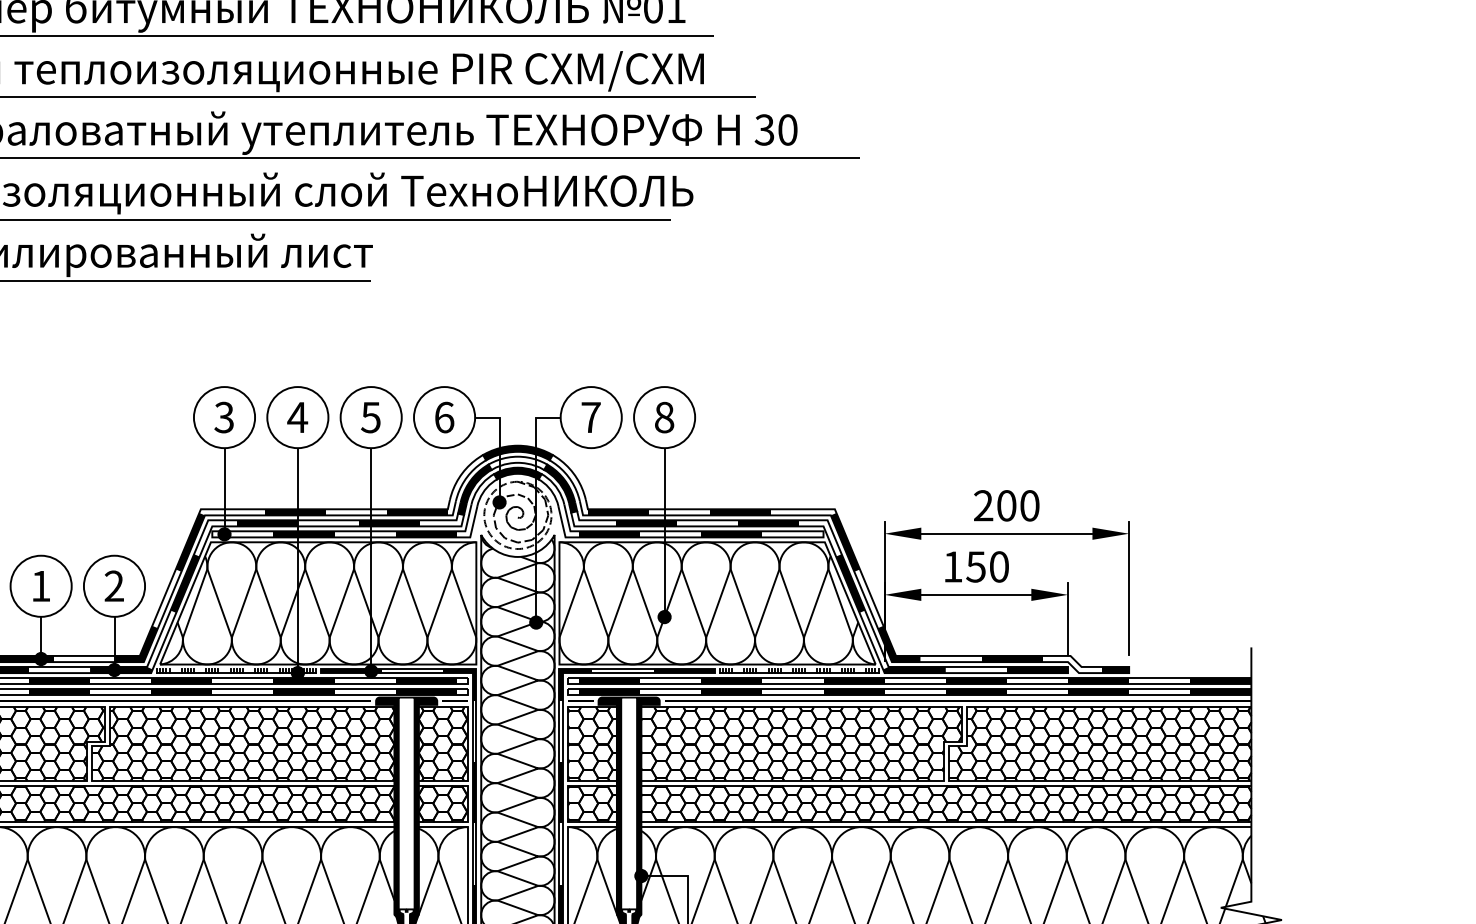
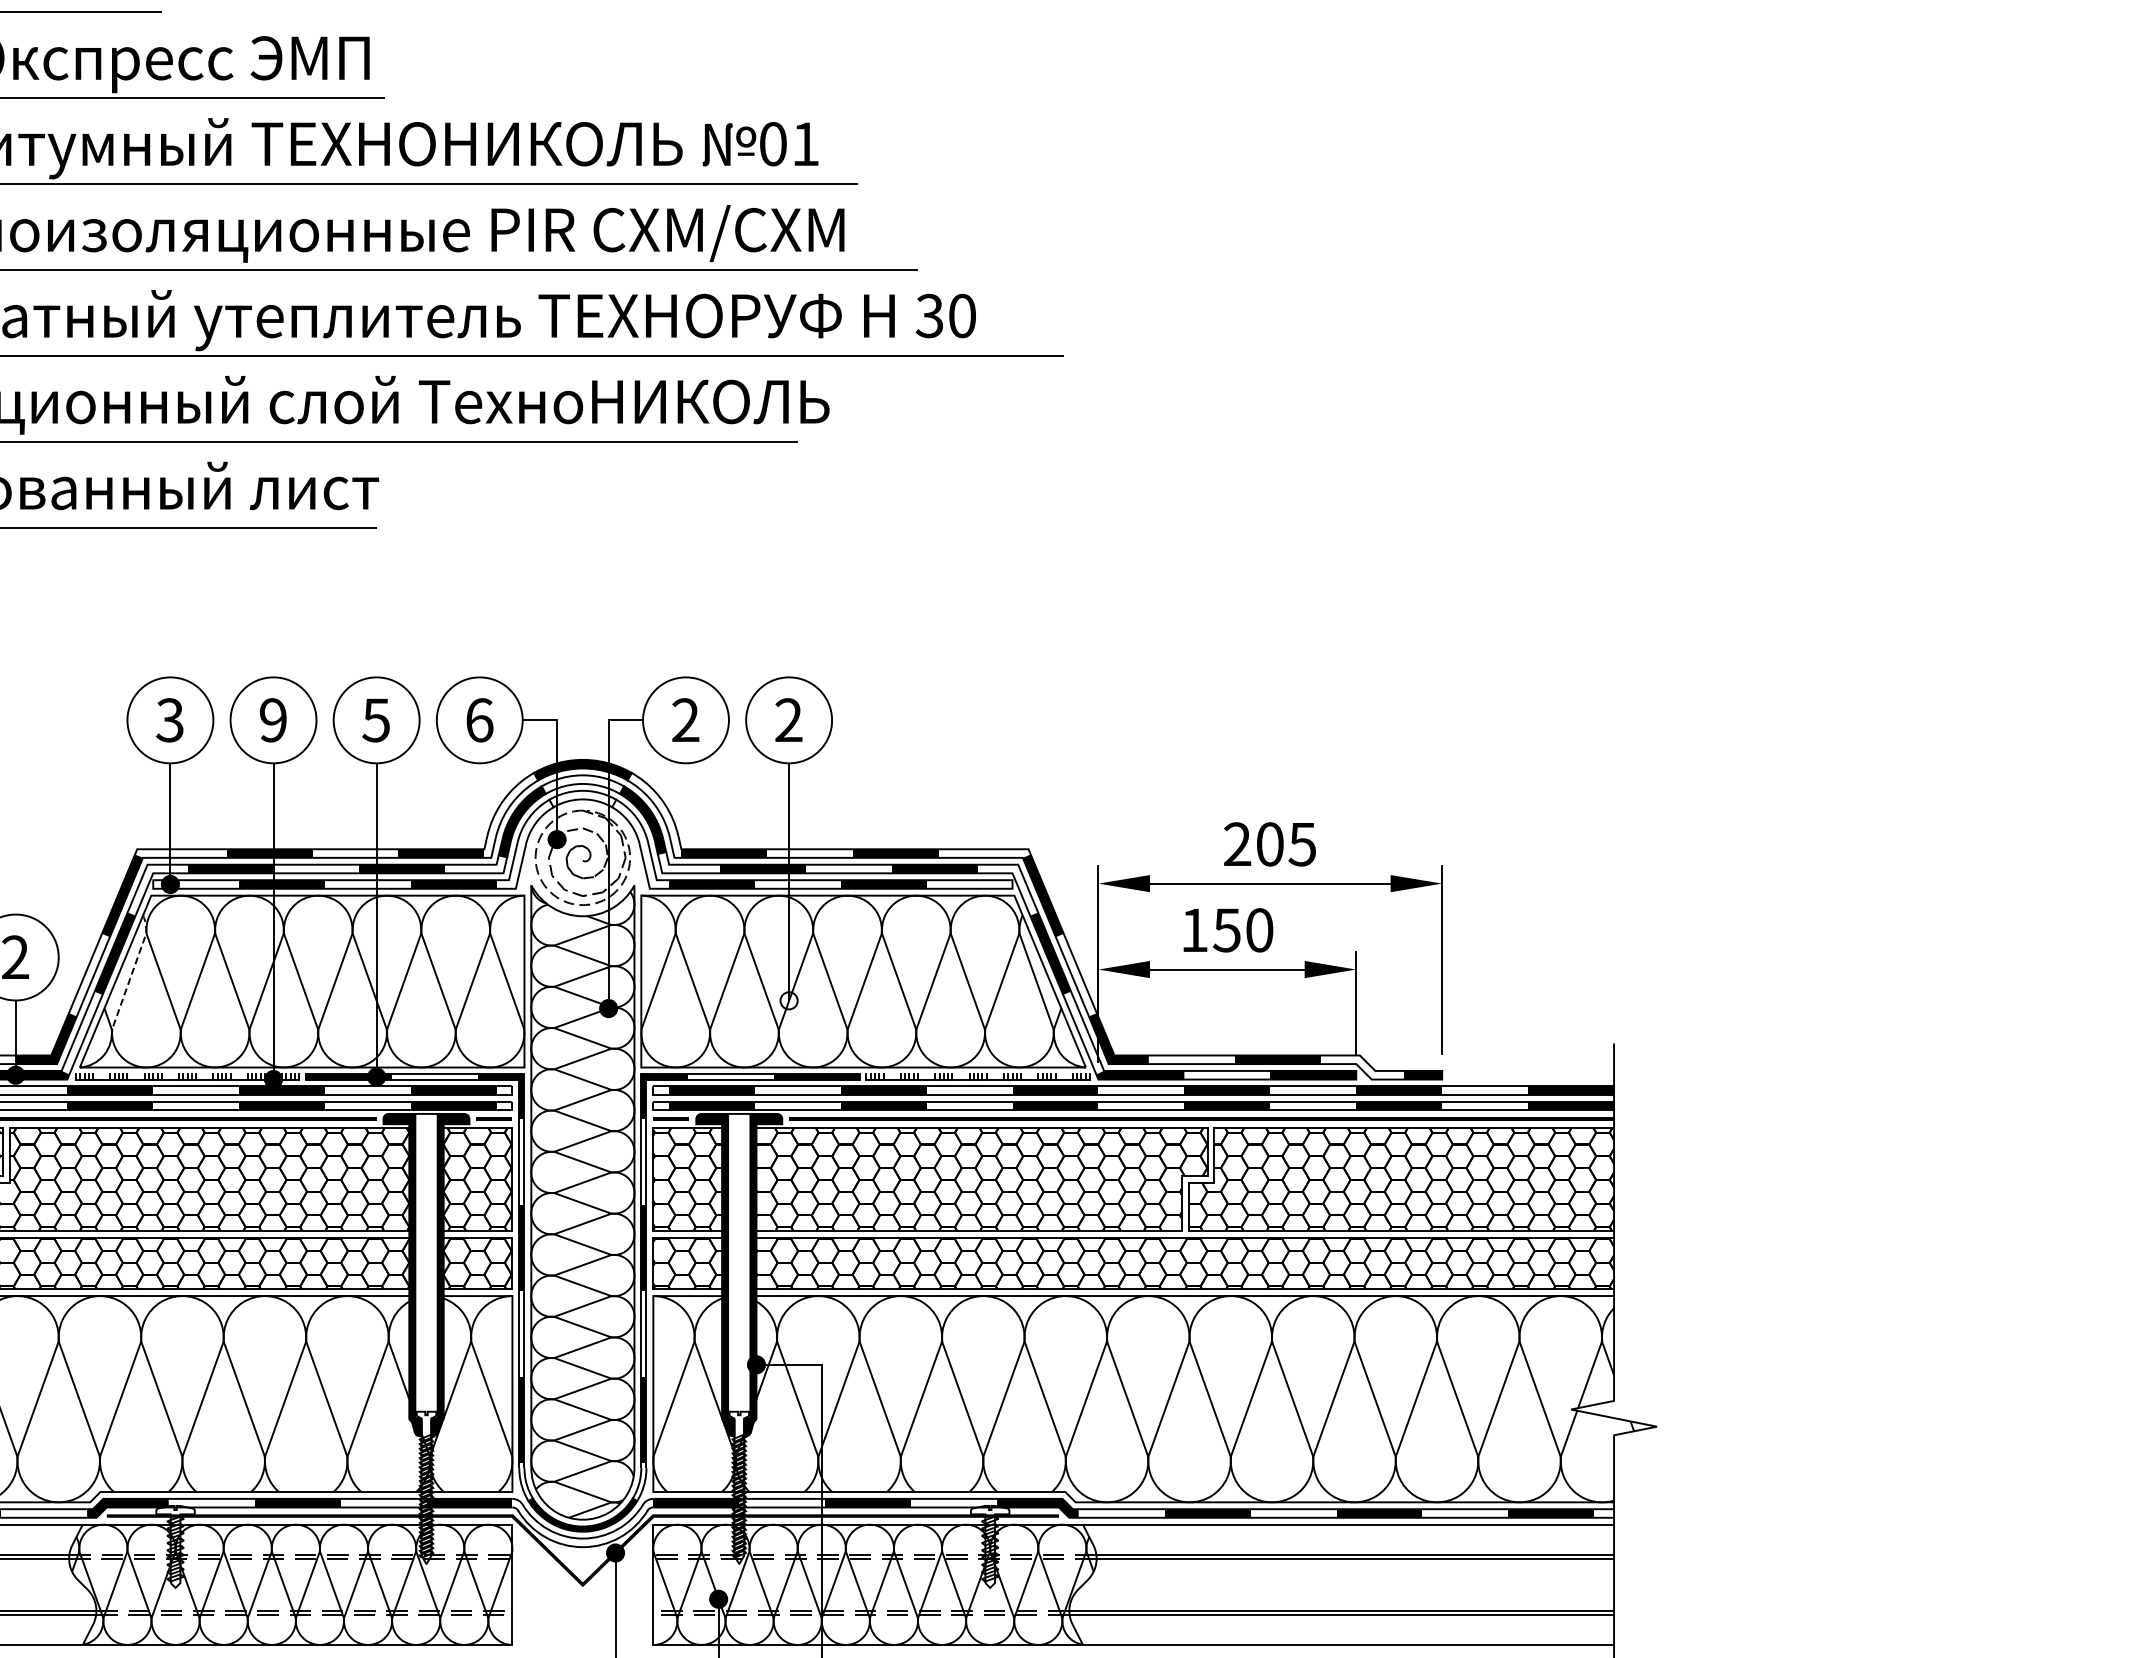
text: (590, 416) -> (685, 719), 7 -> 2
text: (297, 417) -> (272, 720), 4 -> 9
text: (664, 417) -> (788, 720), 8 -> 2
fill: (517, 473) -> (582, 798), removed
text: (1029, 505) -> (1302, 844), 200 -> 205
line: (198, 595) -> (133, 970), solid -> dashed
fill: (664, 616) -> (788, 1000), removed

